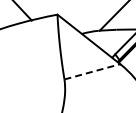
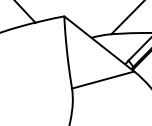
line: (92, 71) -> (103, 79), dashed -> solid

